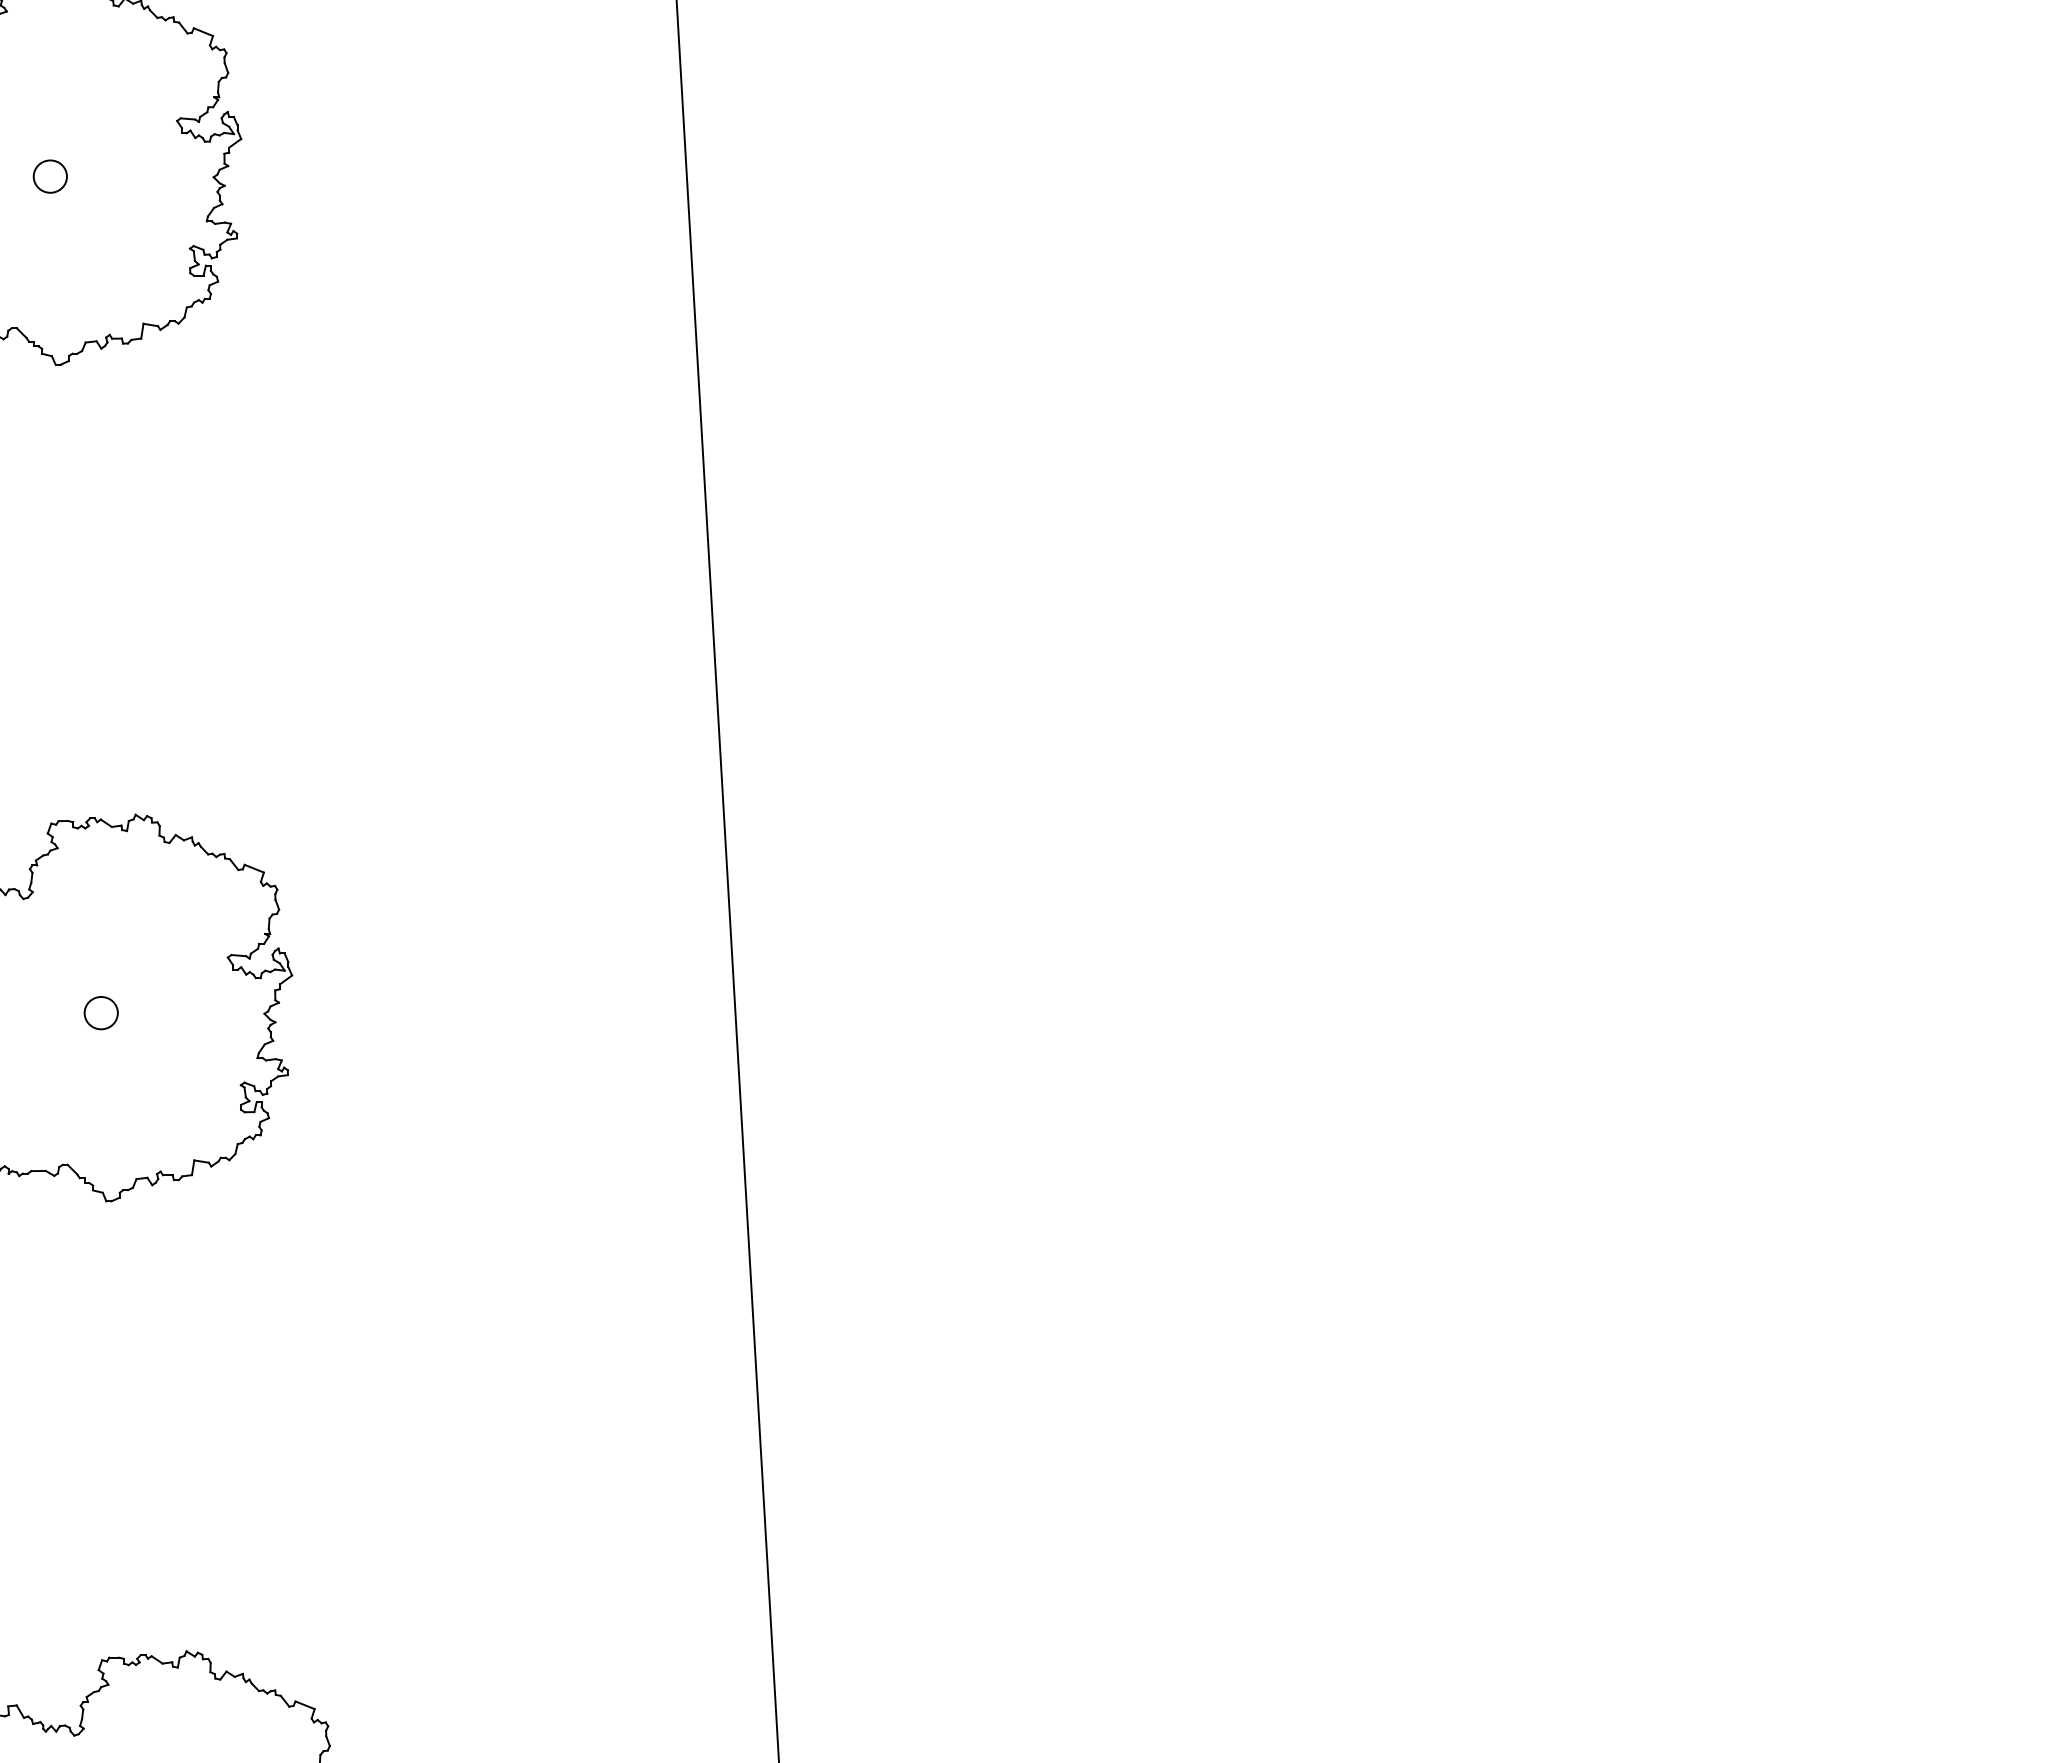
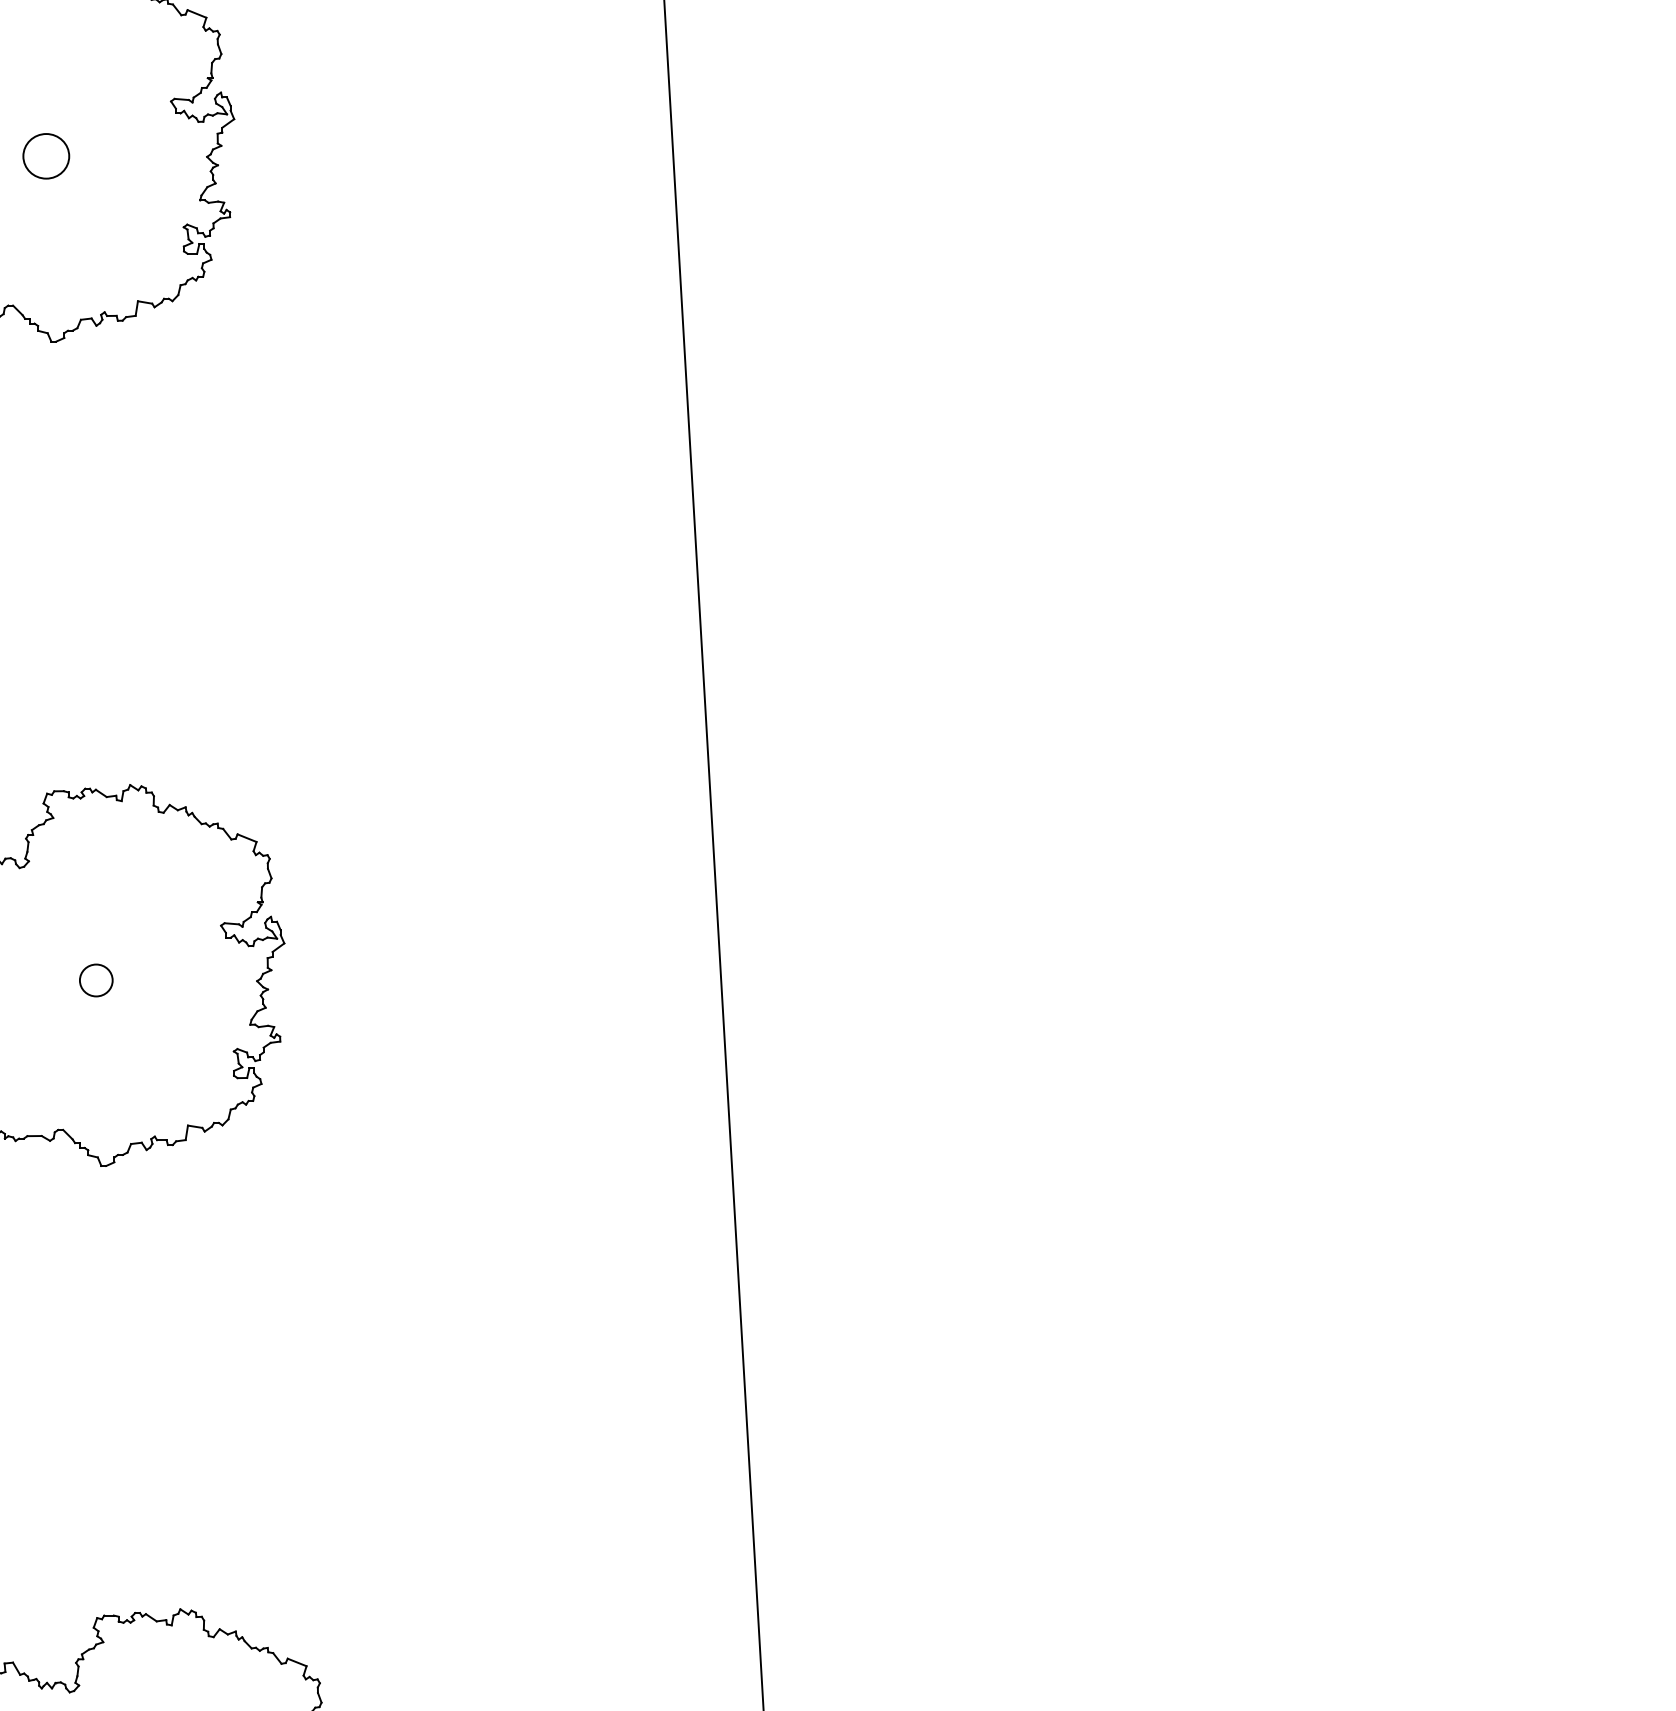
part: (49, 176) -> (45, 156), size x1.4

